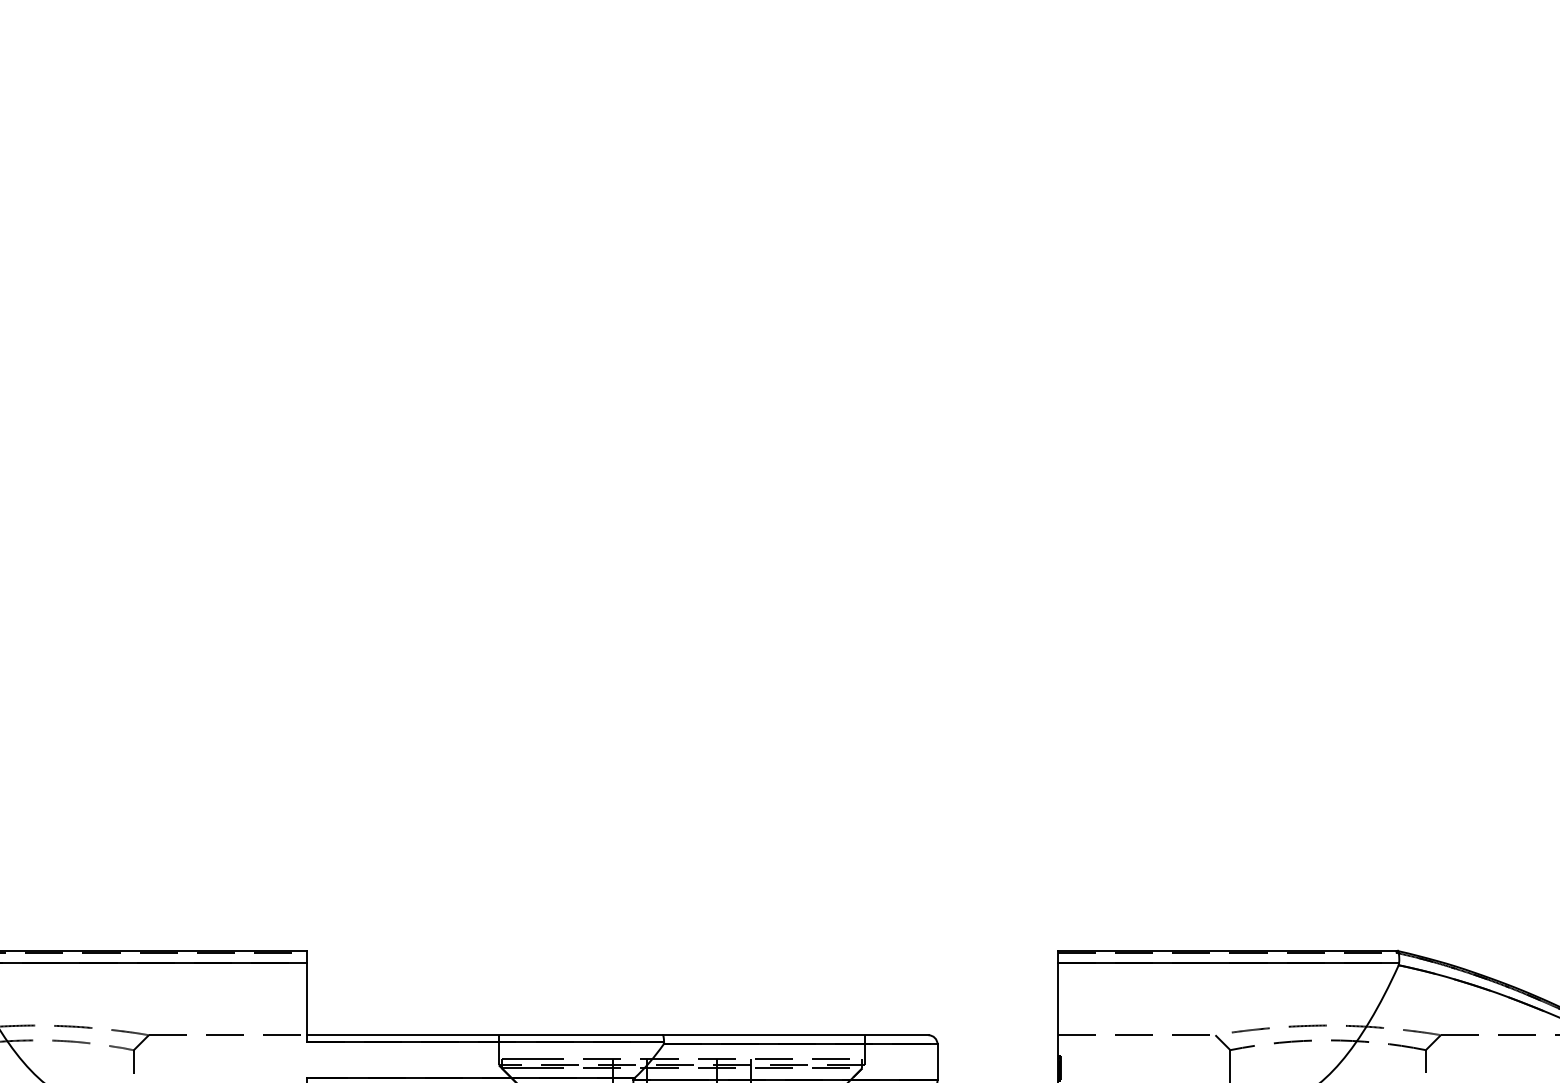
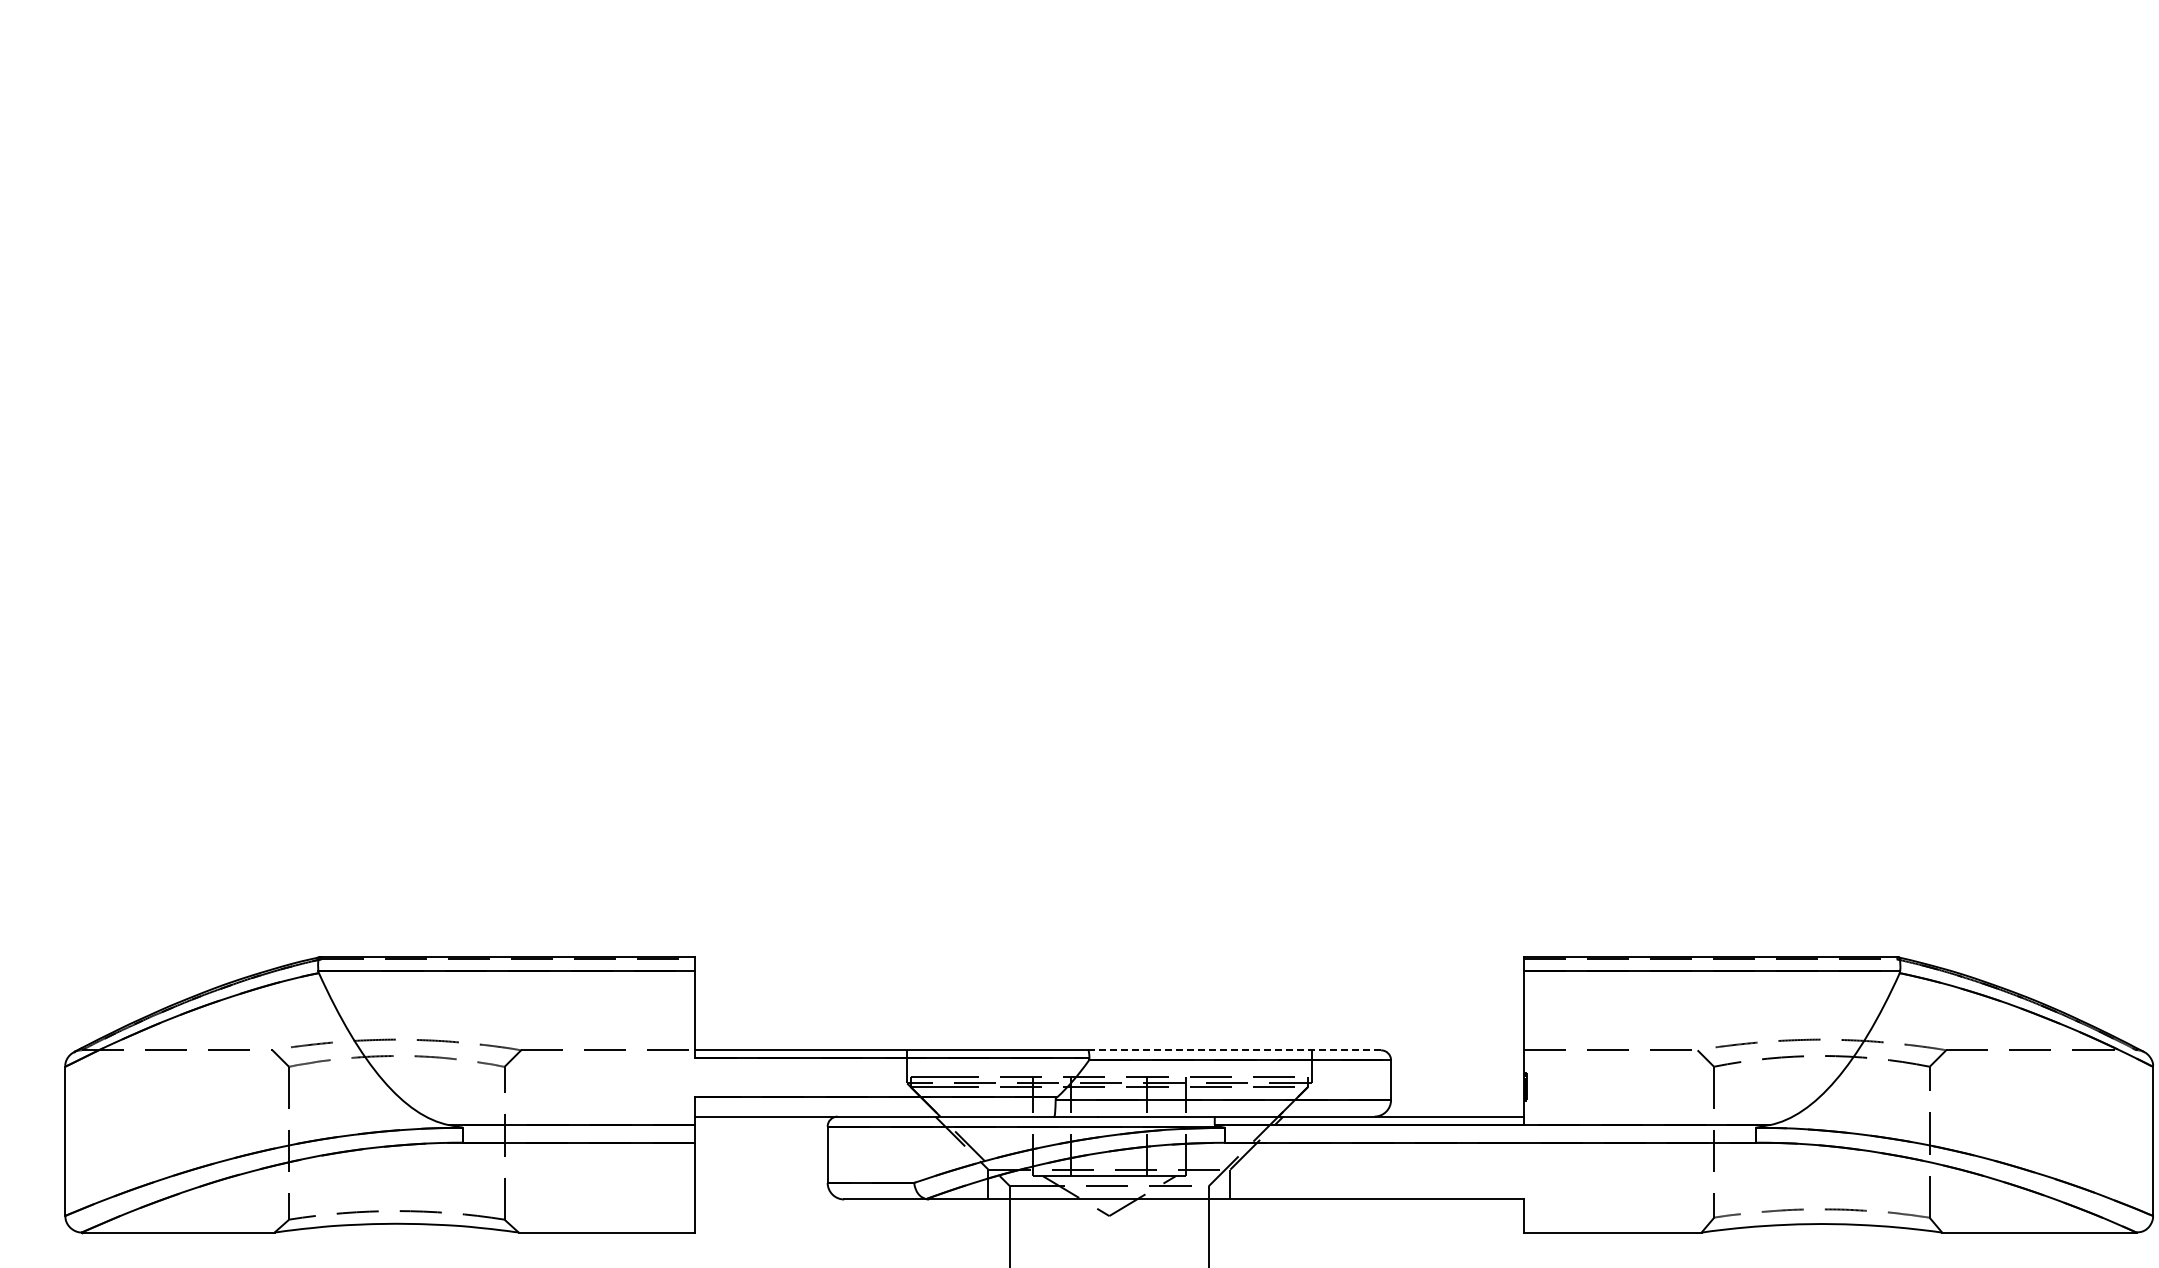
line: (796, 1035) -> (1235, 1050), solid -> dashed

